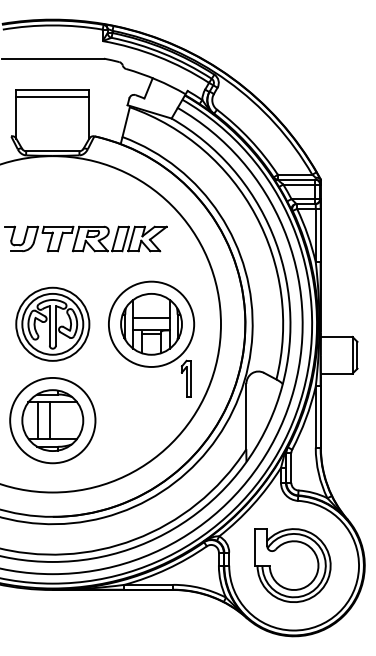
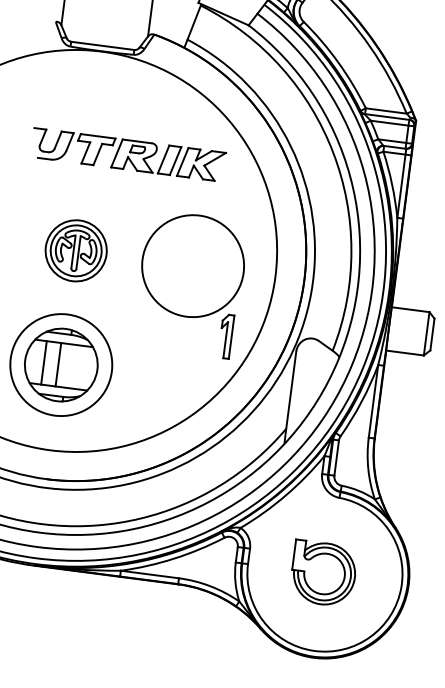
part: (52, 323) -> (75, 249), size x0.7
part: (151, 324) -> (193, 266), removed
part: (292, 565) -> (323, 573), size x0.7

